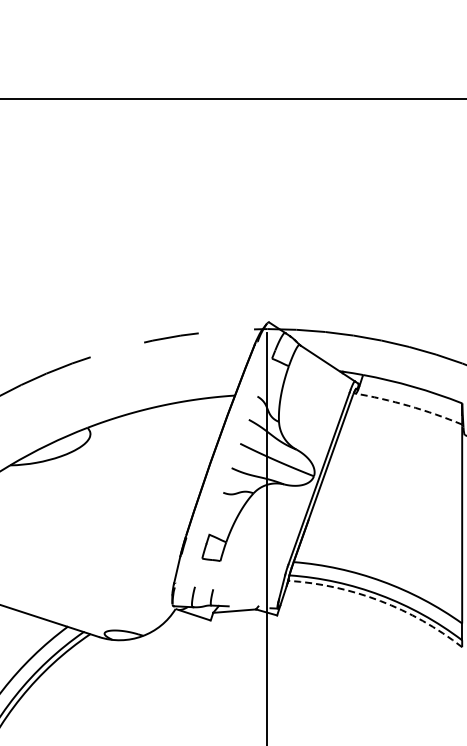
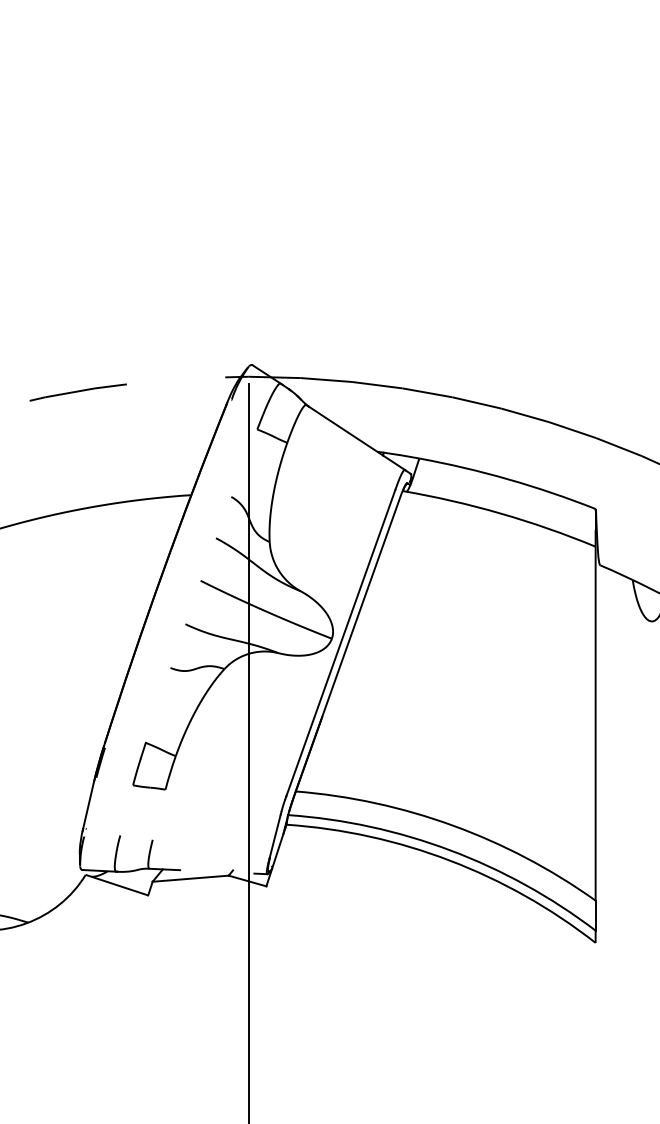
arc: (408, 405) -> (500, 512), dashed -> solid
arc: (380, 600) -> (450, 859), dashed -> solid

